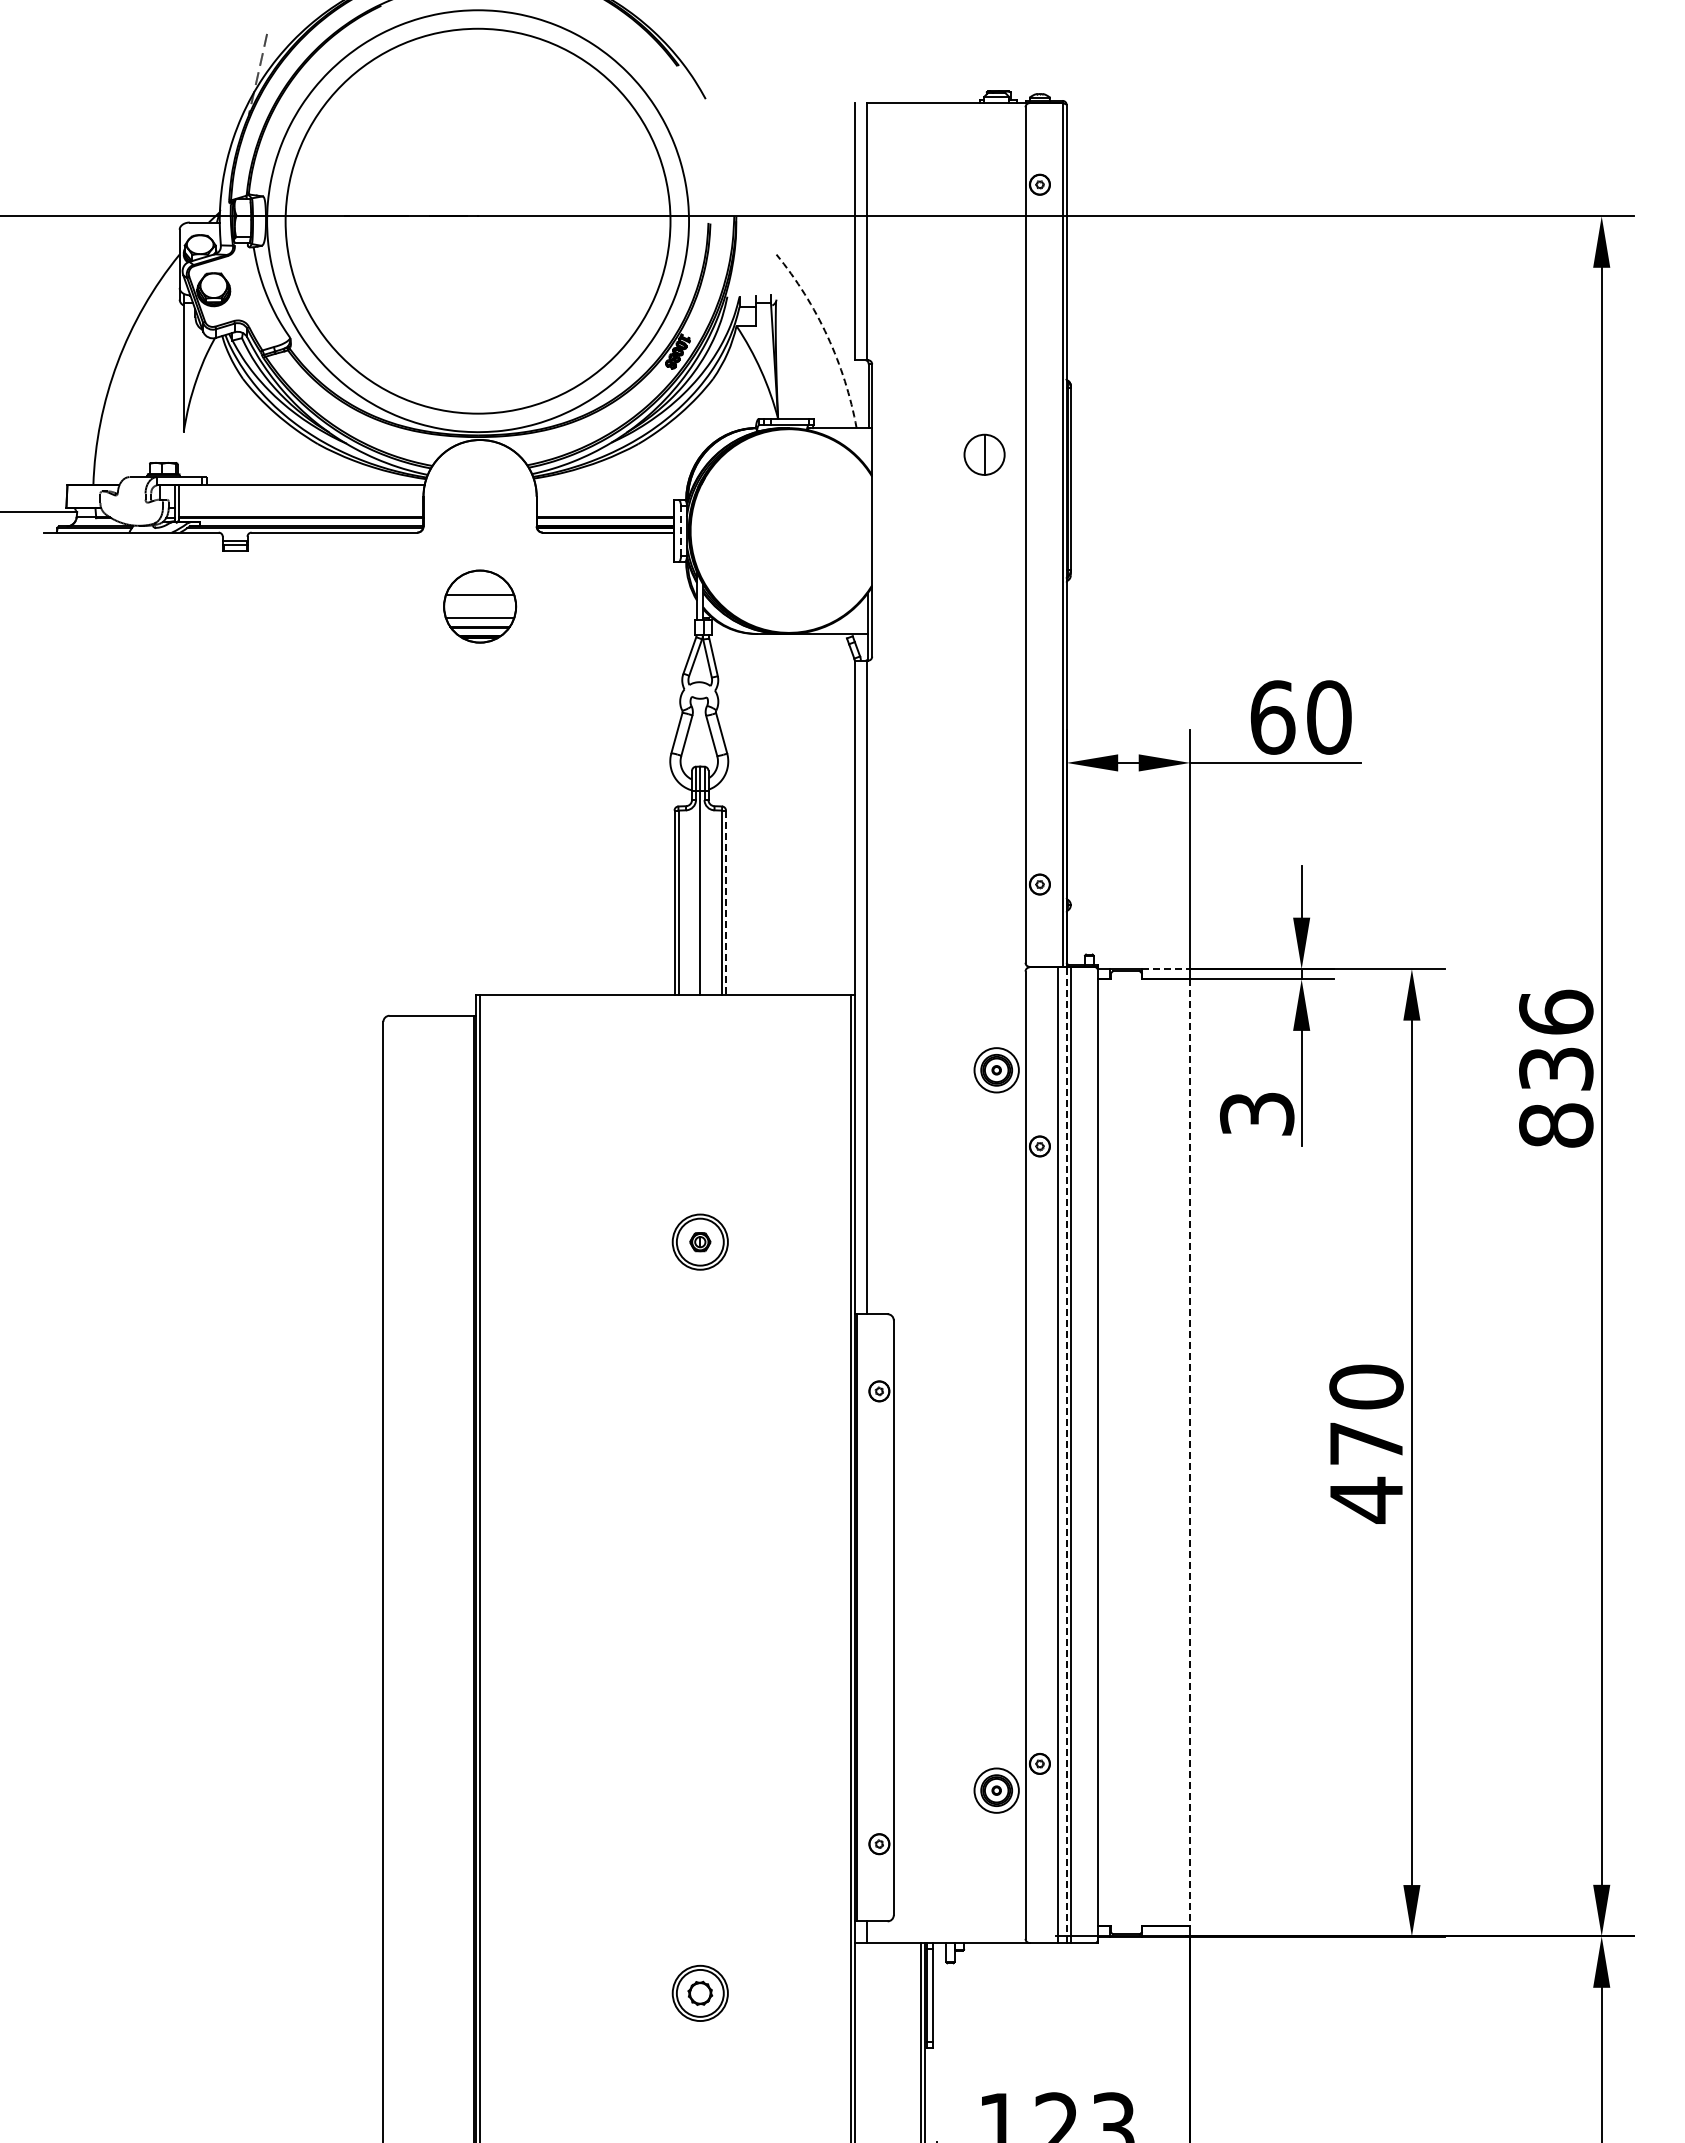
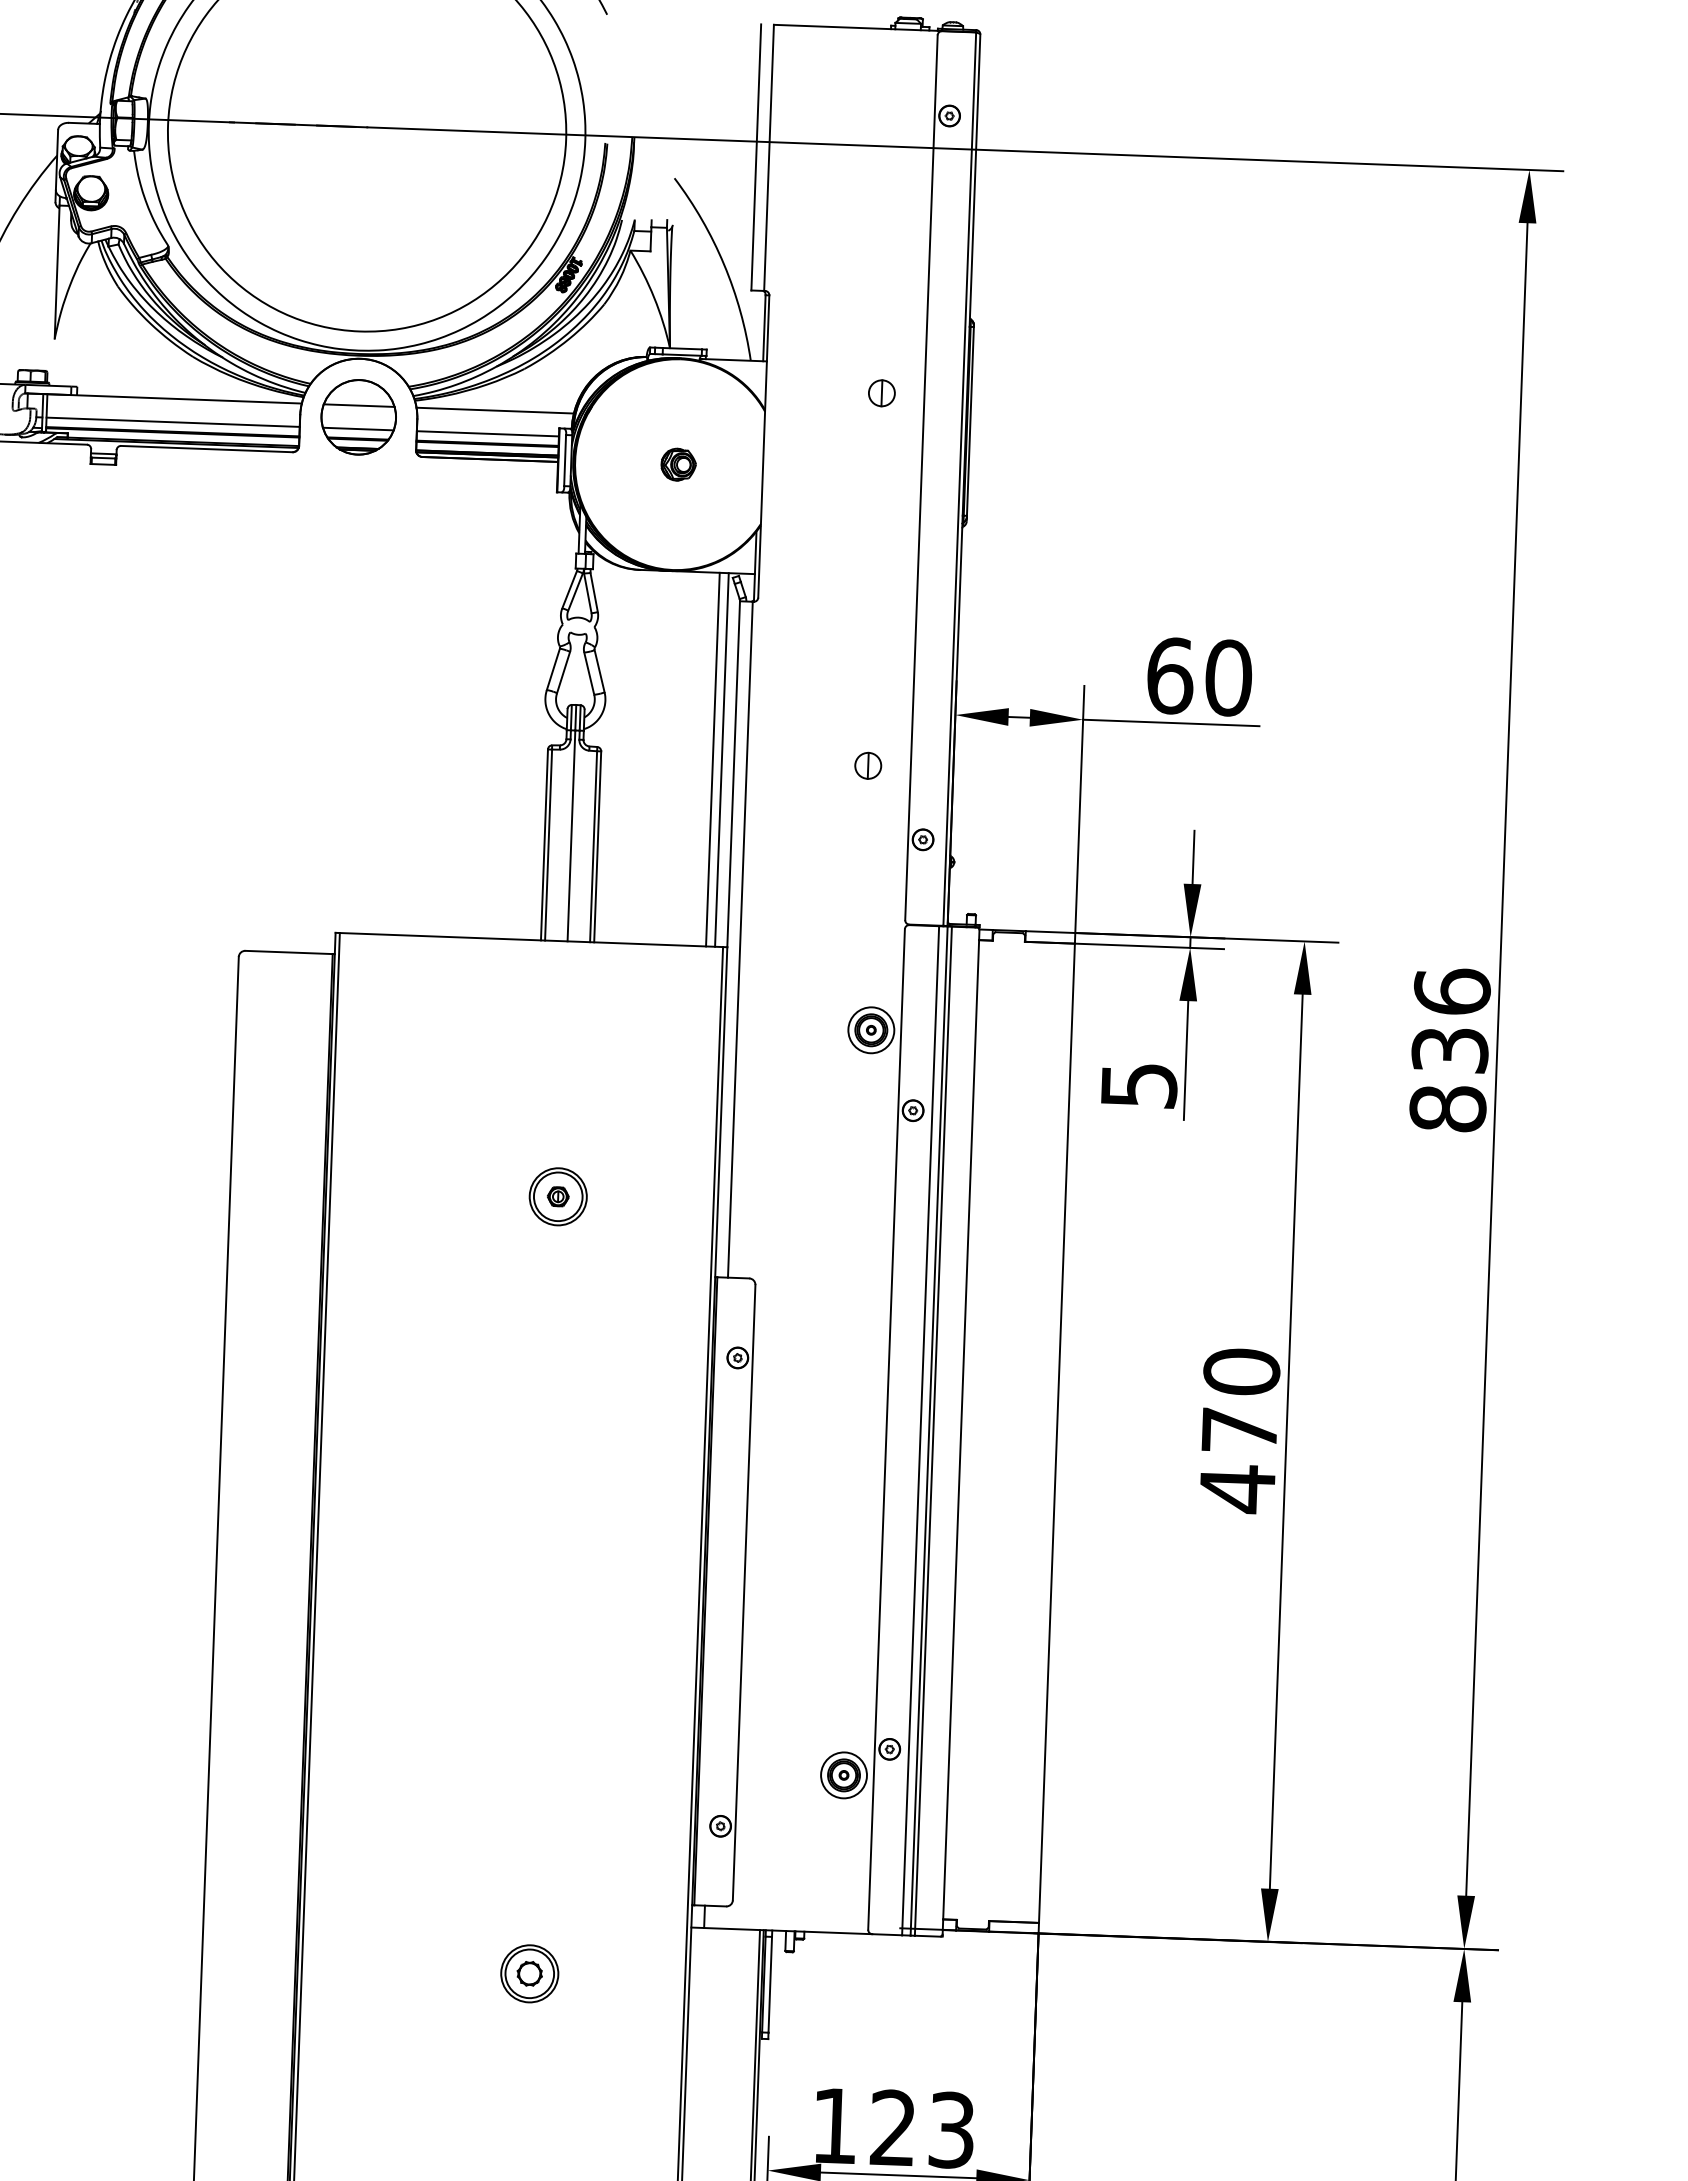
arc: (827, 336) -> (724, 264), dashed -> solid
part: (983, 454) -> (881, 392), size x0.62
line: (611, 485) -> (495, 410), added
line: (300, 507) -> (172, 421), added
line: (605, 507) -> (488, 433), added
part: (790, 530) -> (678, 464), added
line: (680, 531) -> (564, 461), dashed -> solid
part: (480, 606) -> (359, 417), moved
line: (834, 814) -> (713, 759), added
line: (842, 814) -> (721, 759), added
part: (983, 814) -> (867, 765), added
line: (726, 903) -> (598, 847), dashed -> solid
line: (1166, 969) -> (1050, 932), dashed -> solid
text: (1256, 1113) -> (1138, 1084), 3 -> 5
line: (1190, 1453) -> (1057, 1433), dashed -> solid
line: (1066, 1455) -> (928, 1431), dashed -> solid

